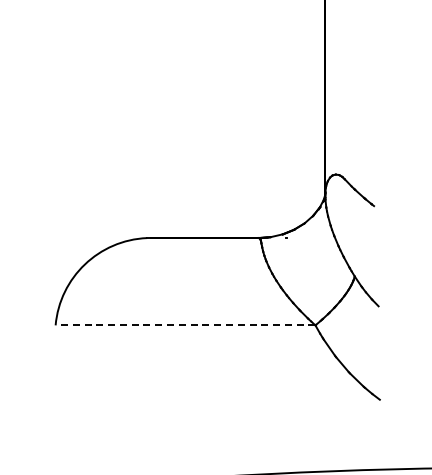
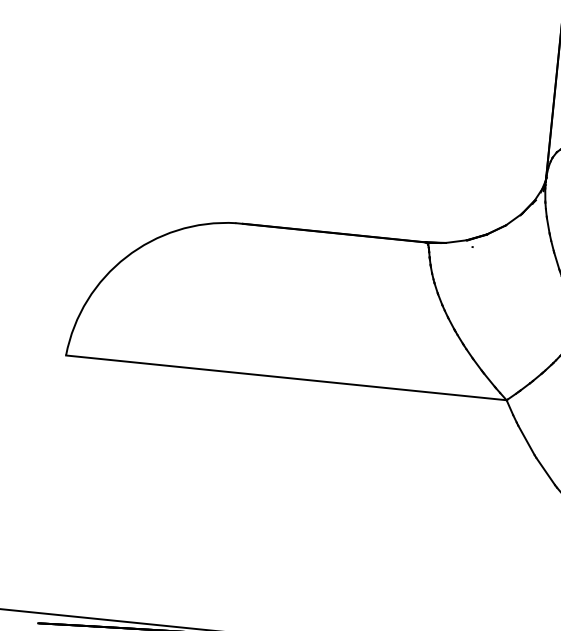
line: (185, 325) -> (286, 378), dashed -> solid

